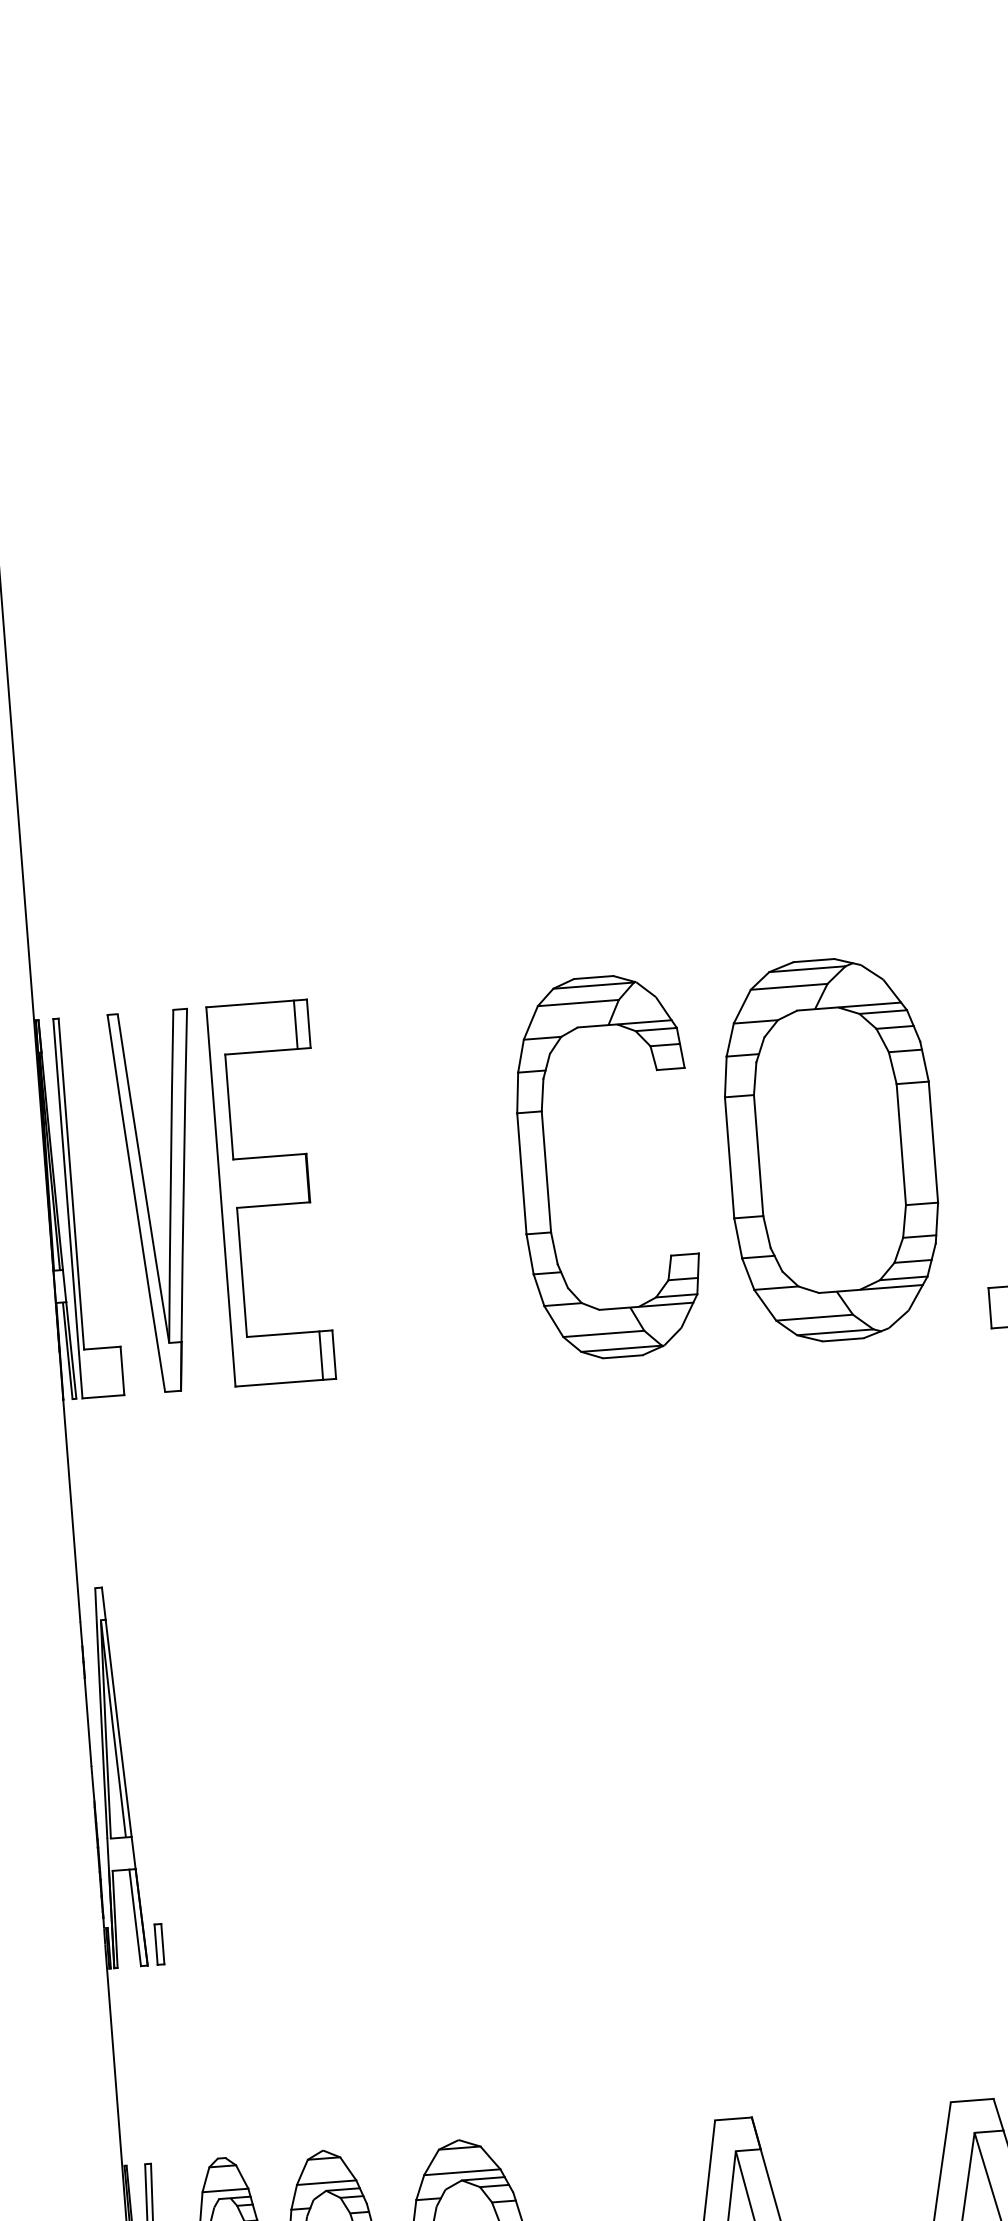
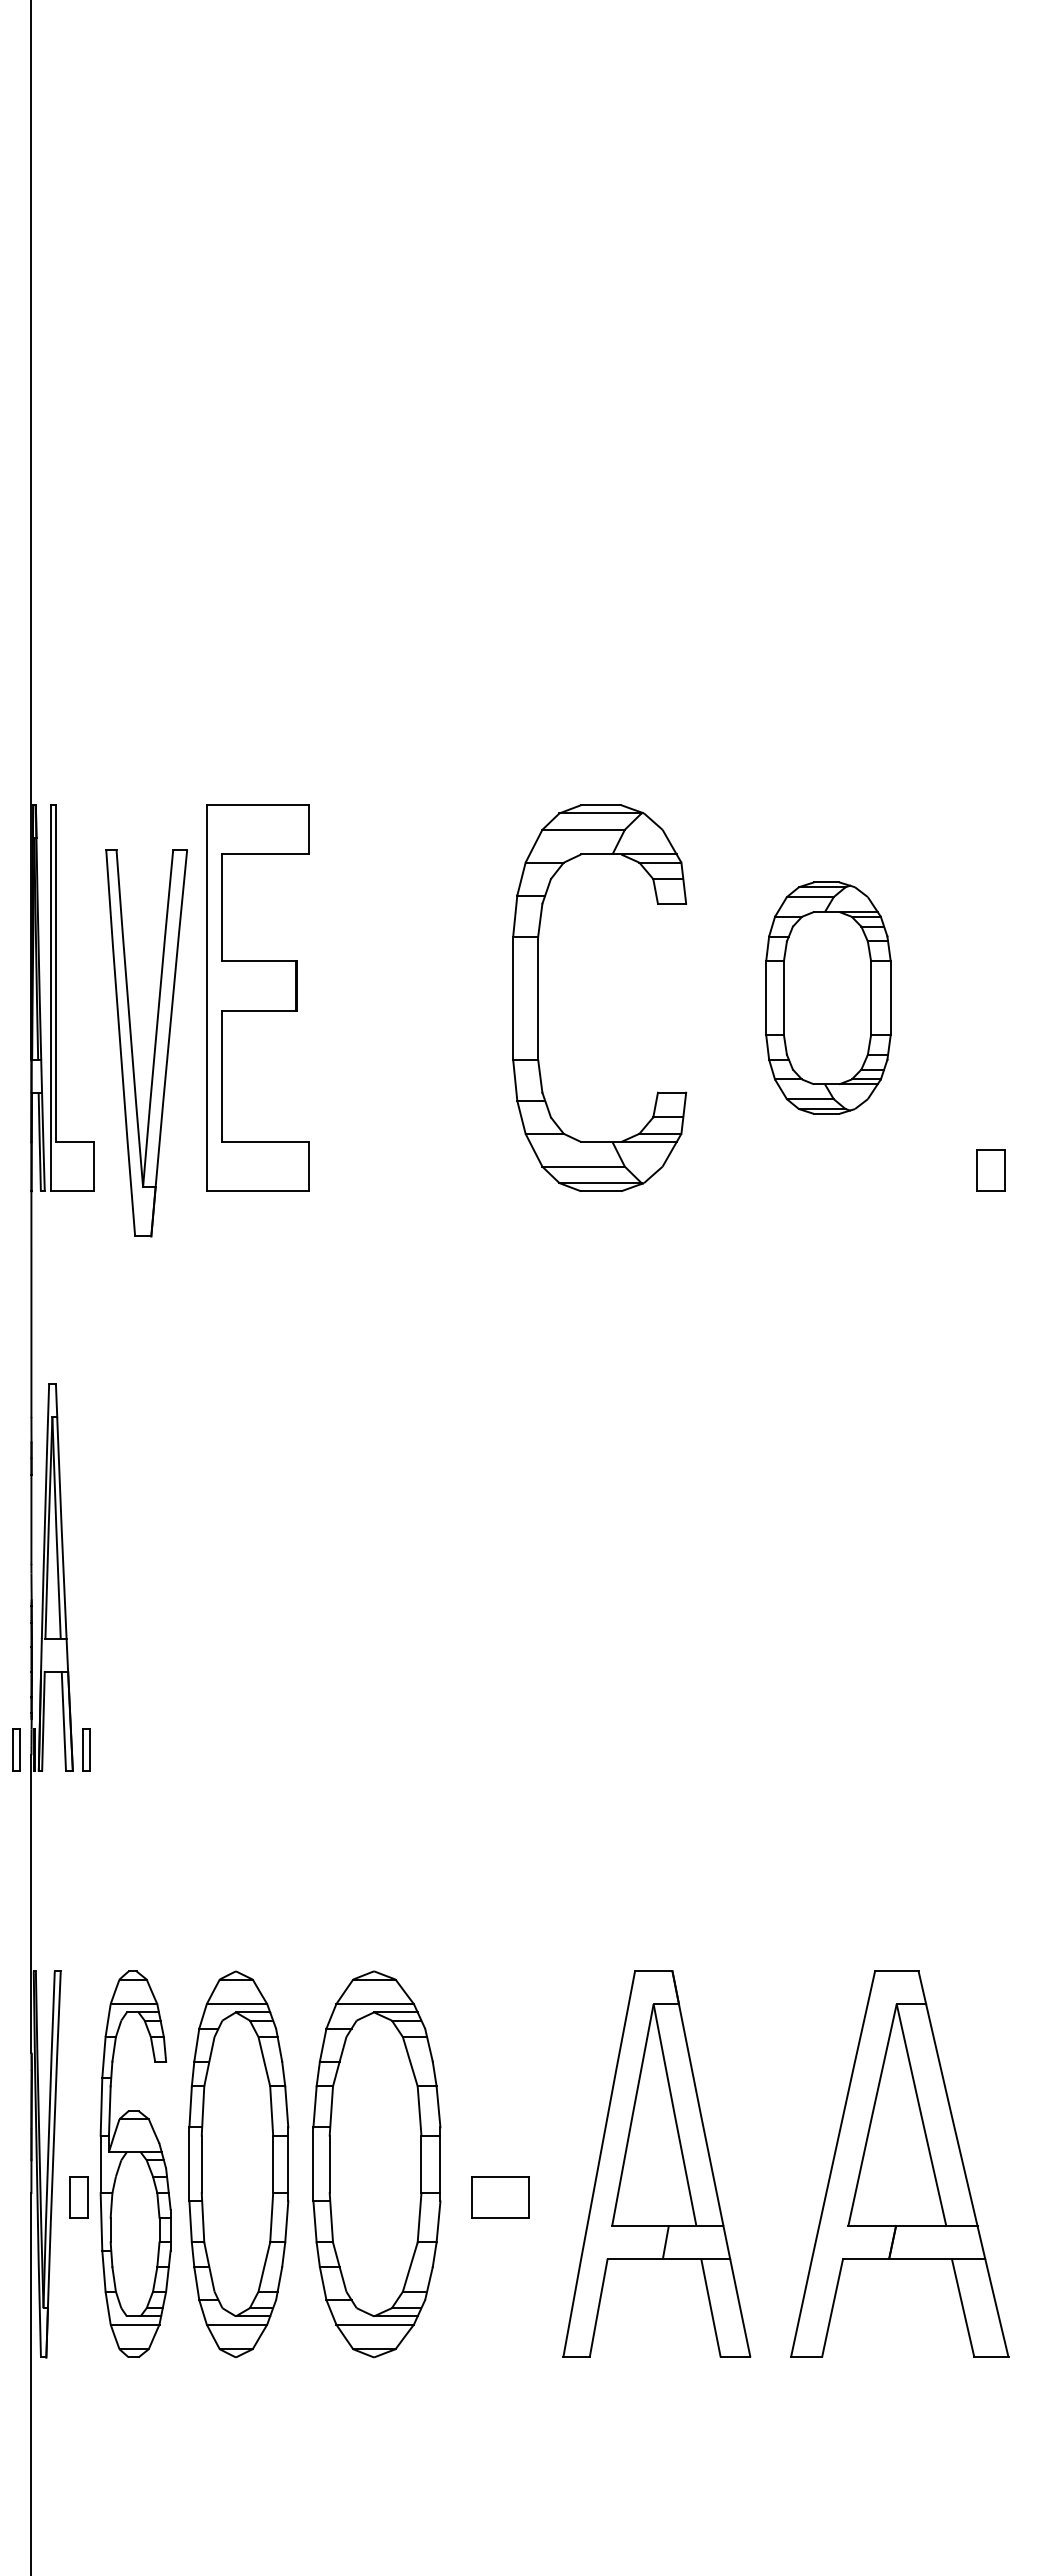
line: (295, 1024) -> (295, 829), removed
part: (831, 1149) -> (828, 997), size x0.6
part: (169, 1201) -> (154, 1043), moved
line: (320, 1355) -> (295, 1166), removed
part: (90, 1949) -> (16, 1749), added

